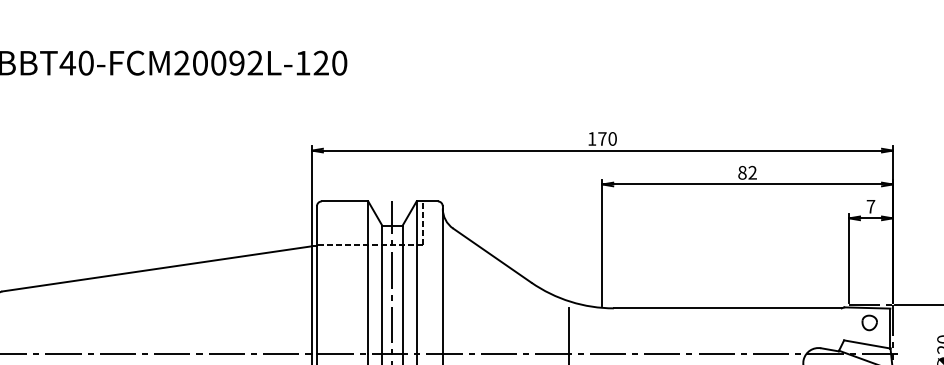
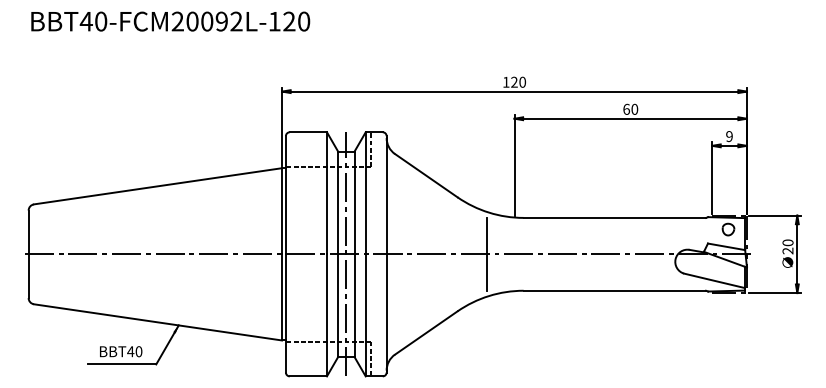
text: (602, 137) -> (514, 81), 170 -> 120
text: (747, 171) -> (630, 108), 82 -> 60
text: (870, 206) -> (729, 136), 7 -> 9

